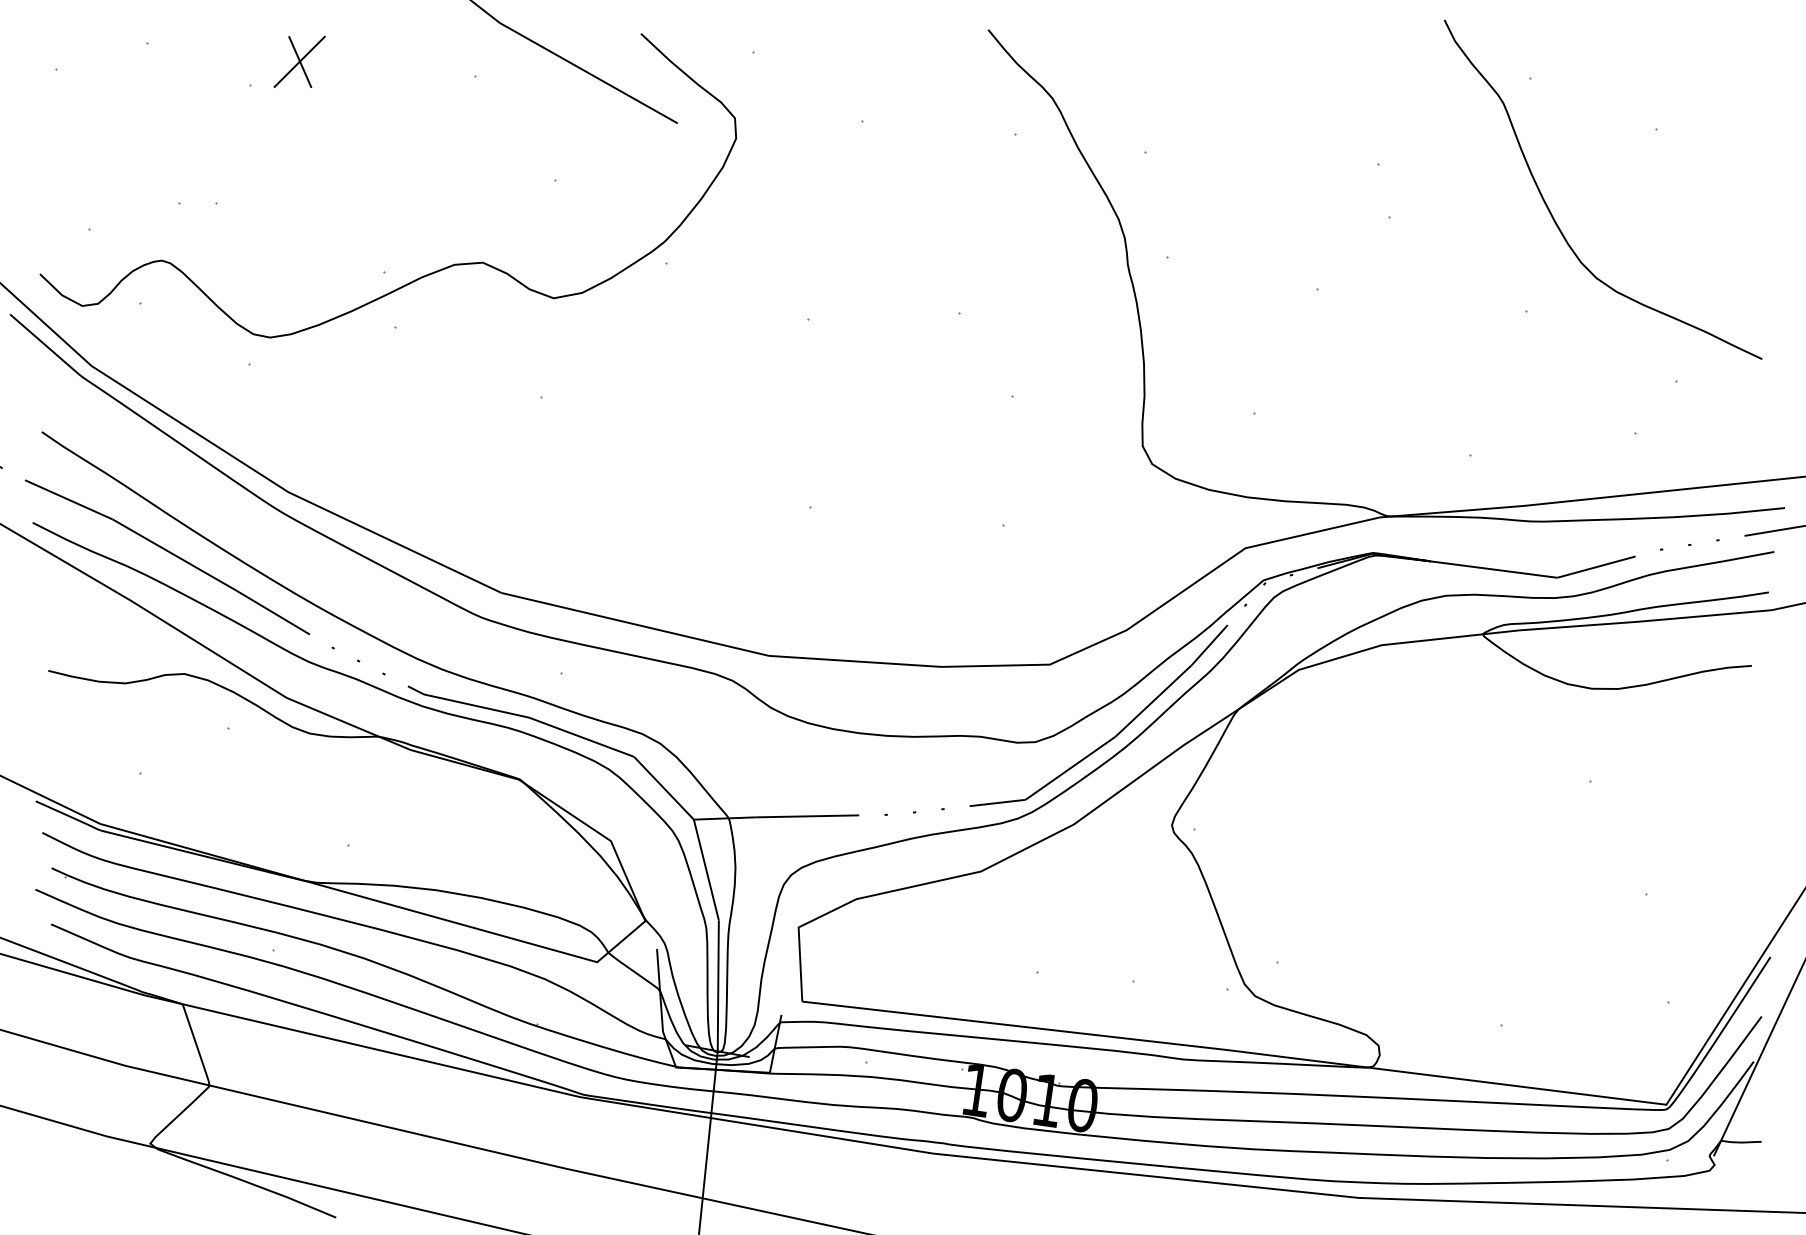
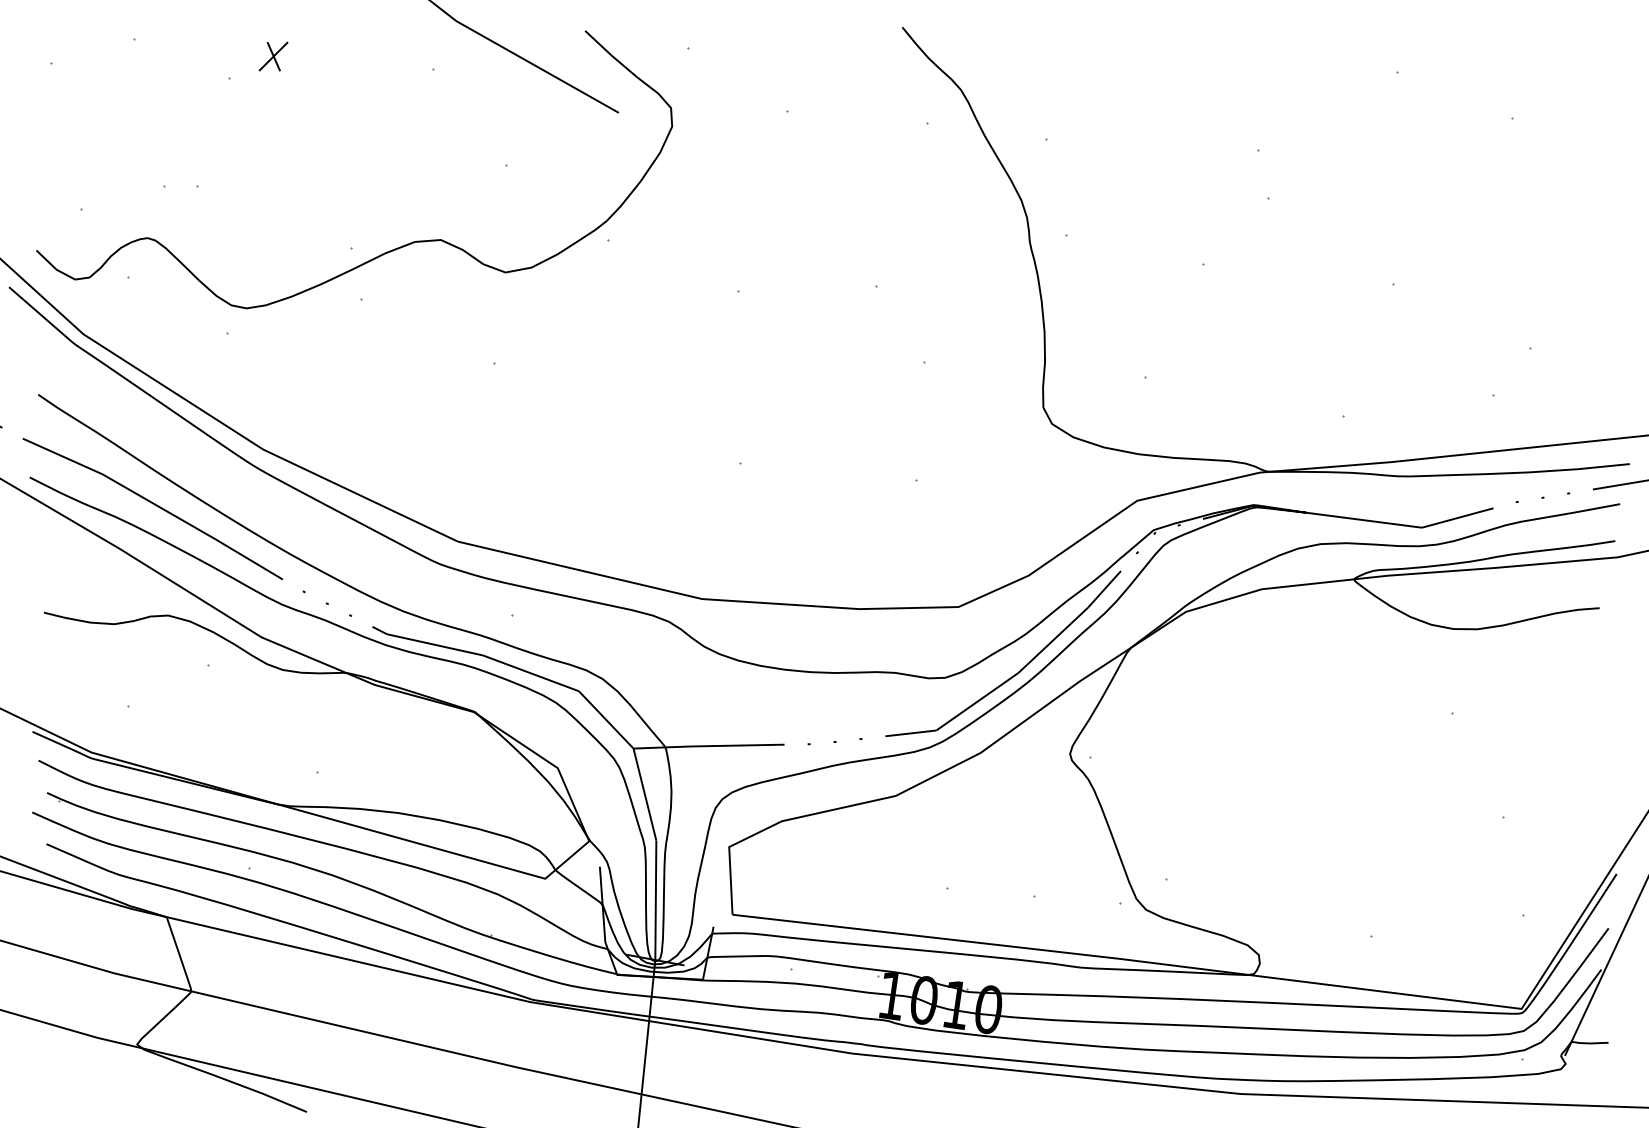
part: (299, 61) -> (273, 56), size x0.6
curve: (1552, 213) -> (1417, 195), removed

